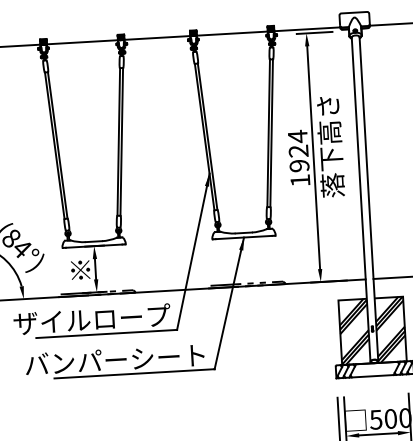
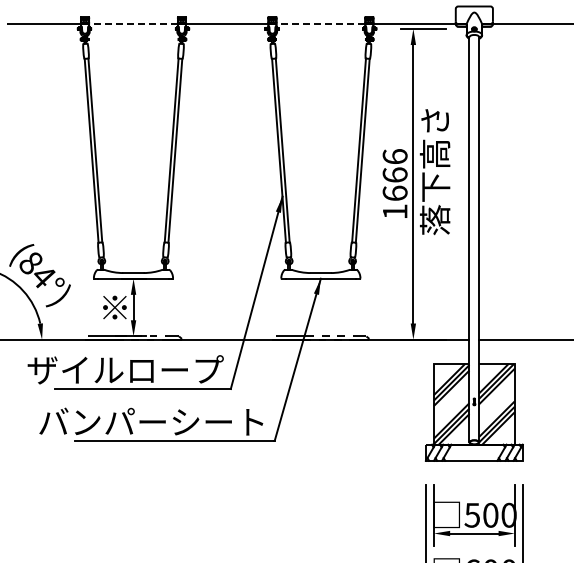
line: (231, 33) -> (320, 23), solid -> dashed
line: (82, 42) -> (133, 23), solid -> dashed
text: (298, 150) -> (394, 174), 1924 -> 1666

